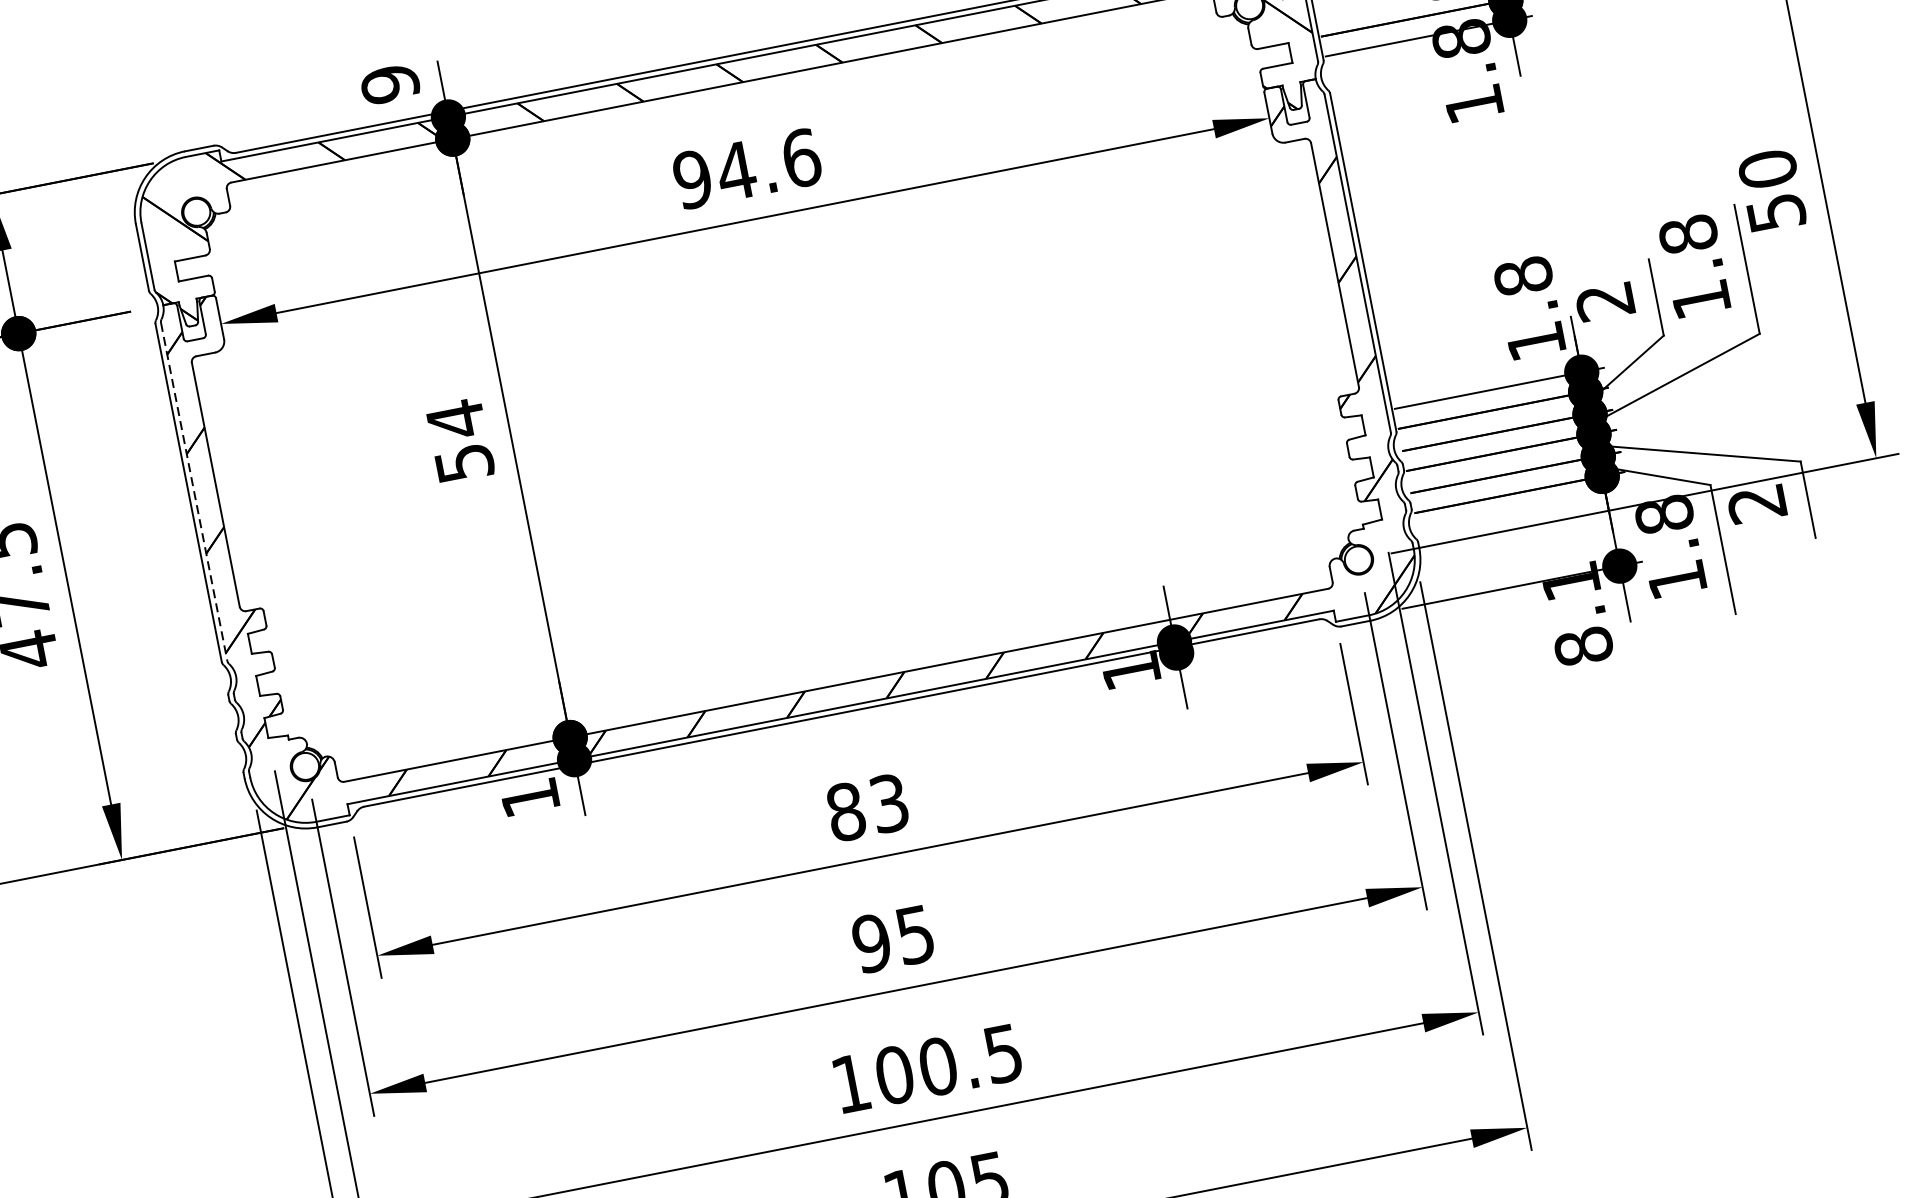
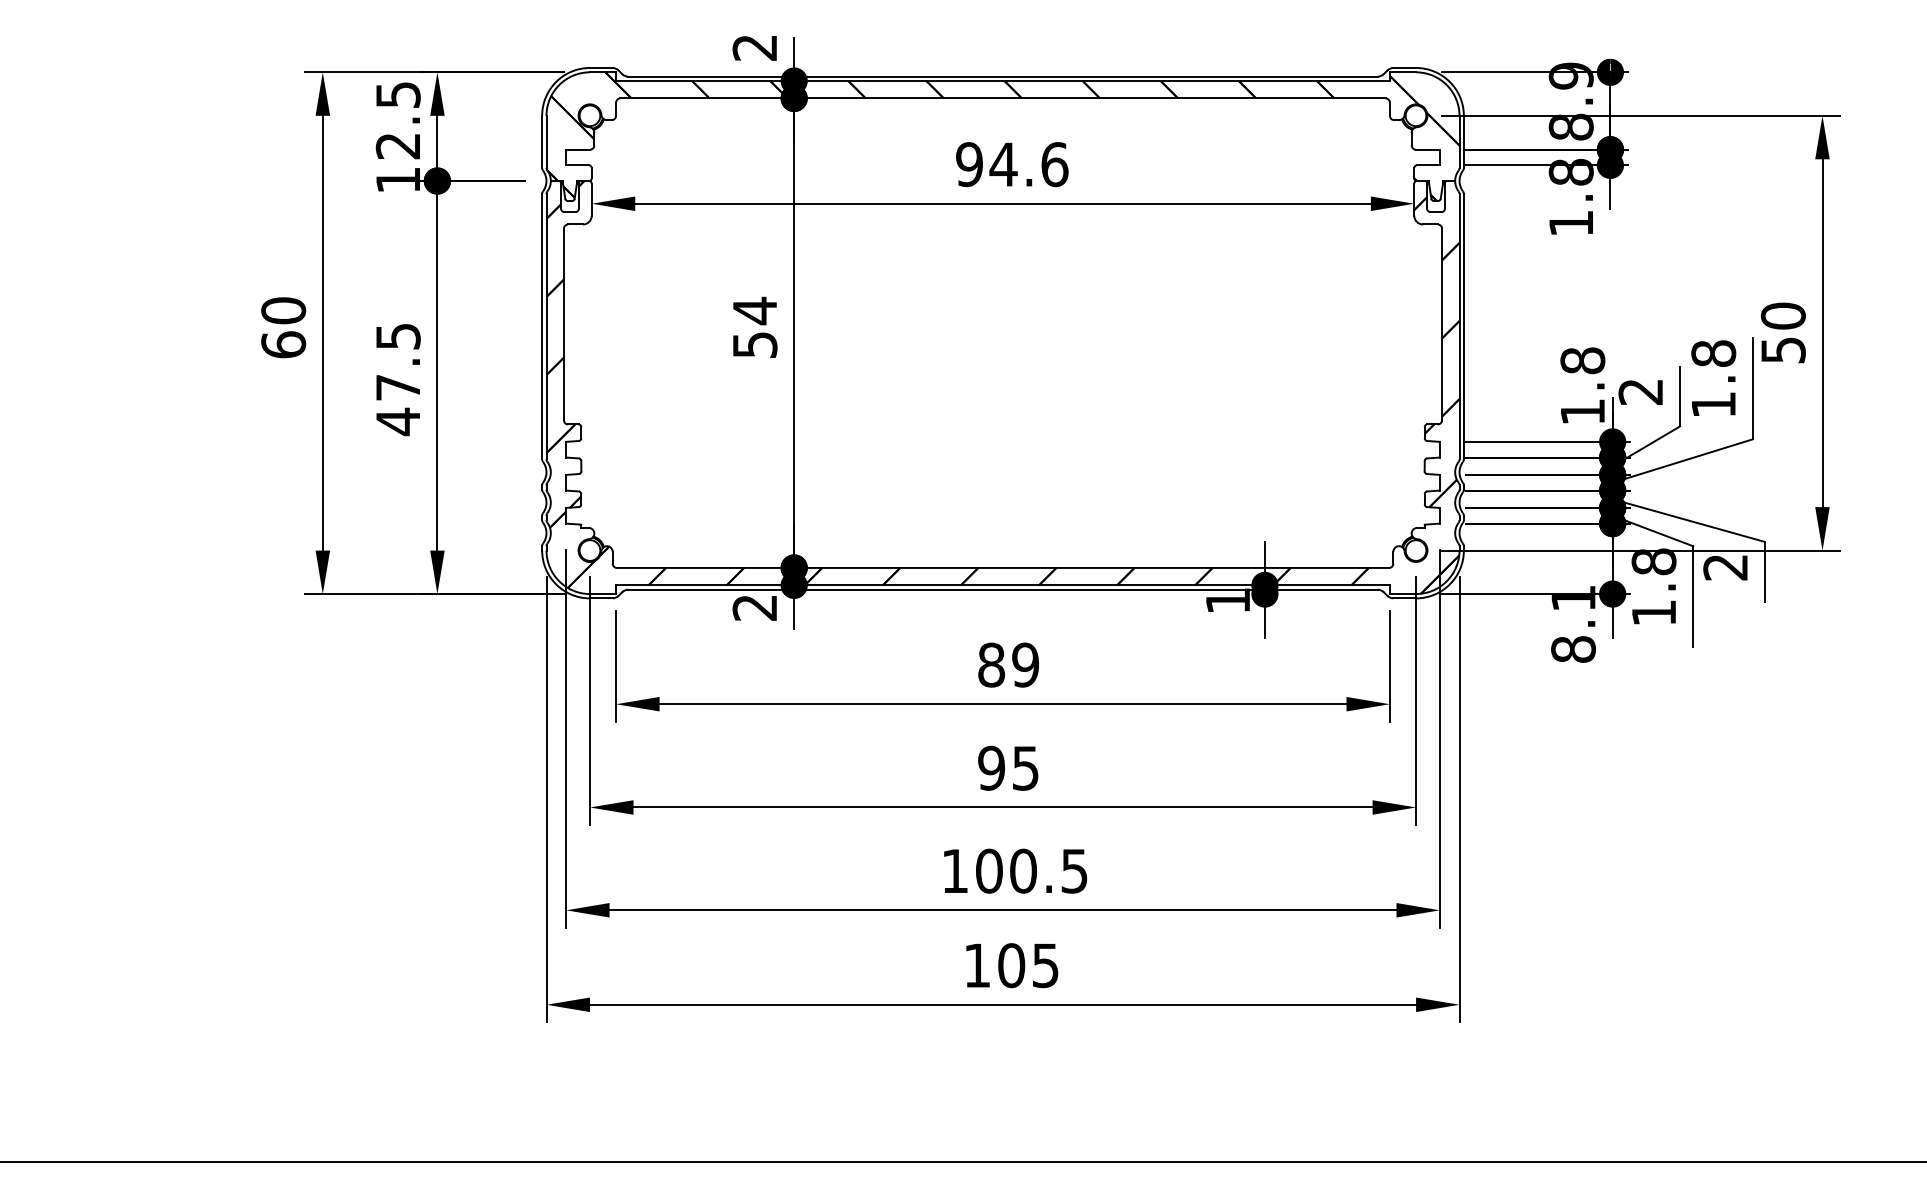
text: (389, 84) -> (754, 47), 9 -> 2
line: (194, 491) -> (546, 326), dashed -> solid
text: (529, 797) -> (754, 607), 1 -> 2
text: (889, 802) -> (1025, 664), 83 -> 89

